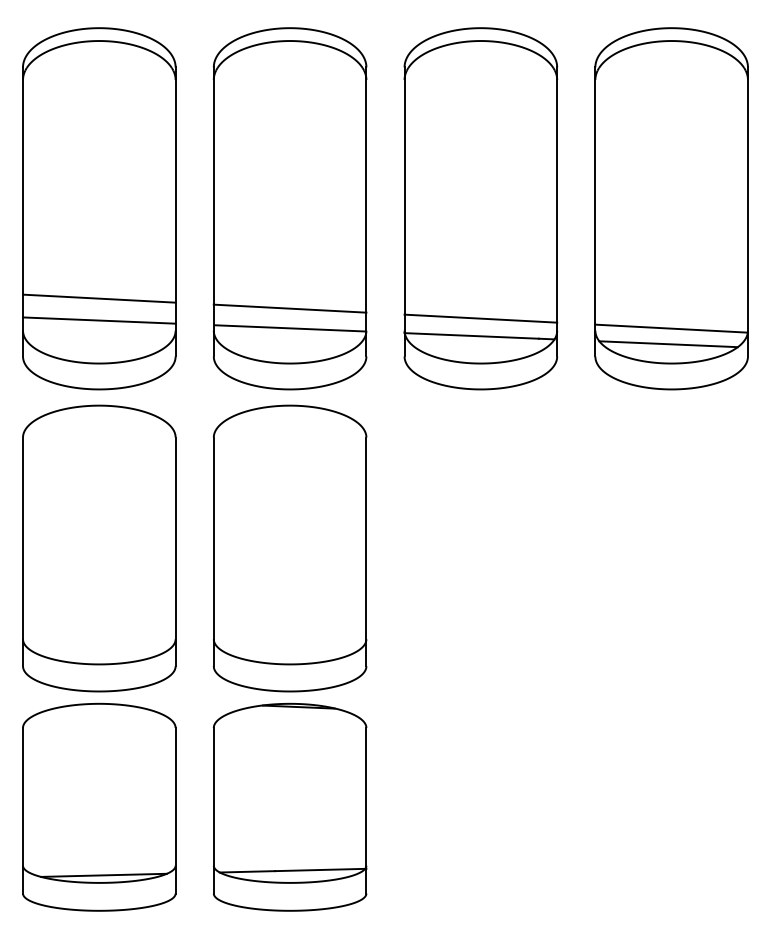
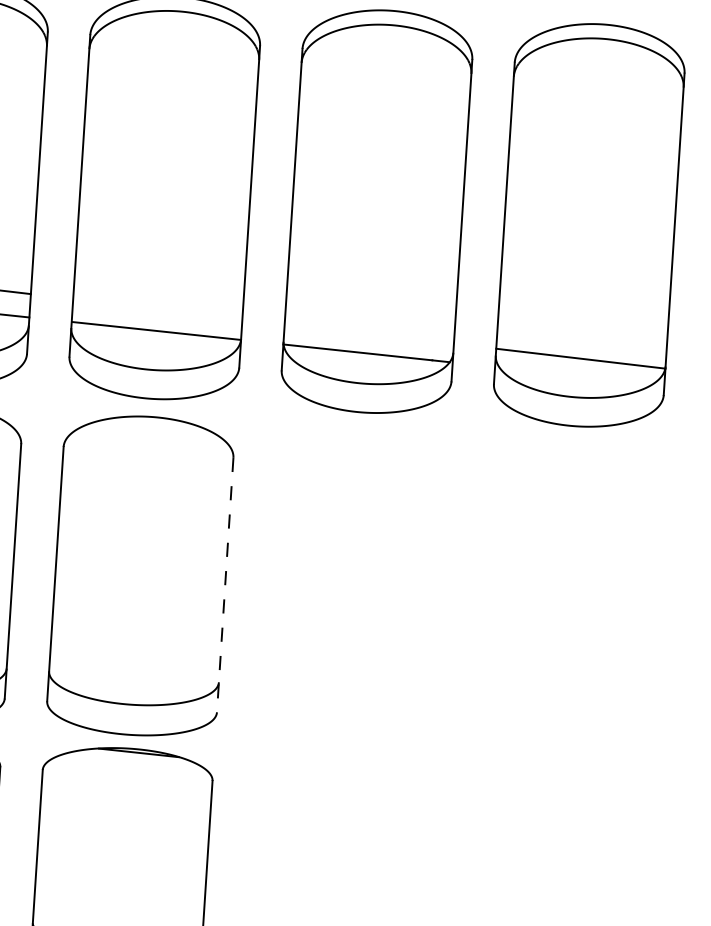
line: (289, 308) -> (157, 308), removed
line: (480, 318) -> (368, 333), removed
line: (668, 344) -> (576, 376), removed
line: (366, 552) -> (225, 585), solid -> dashed

